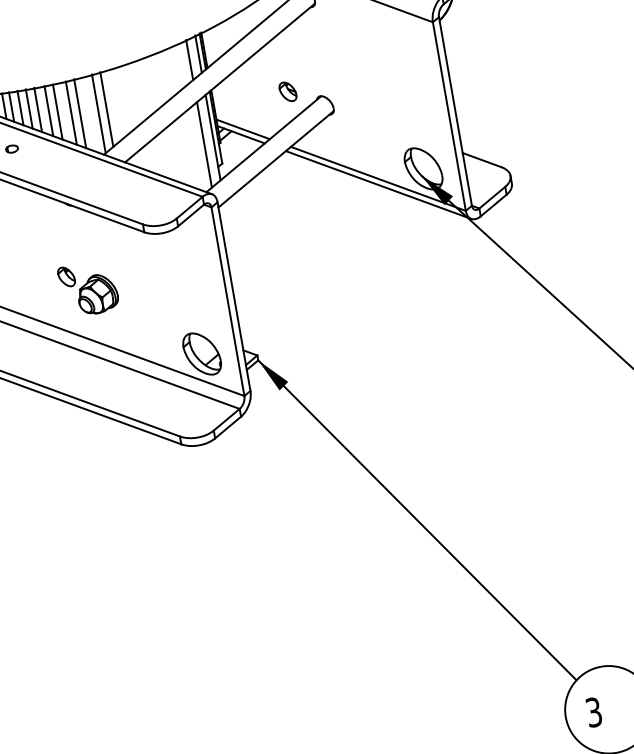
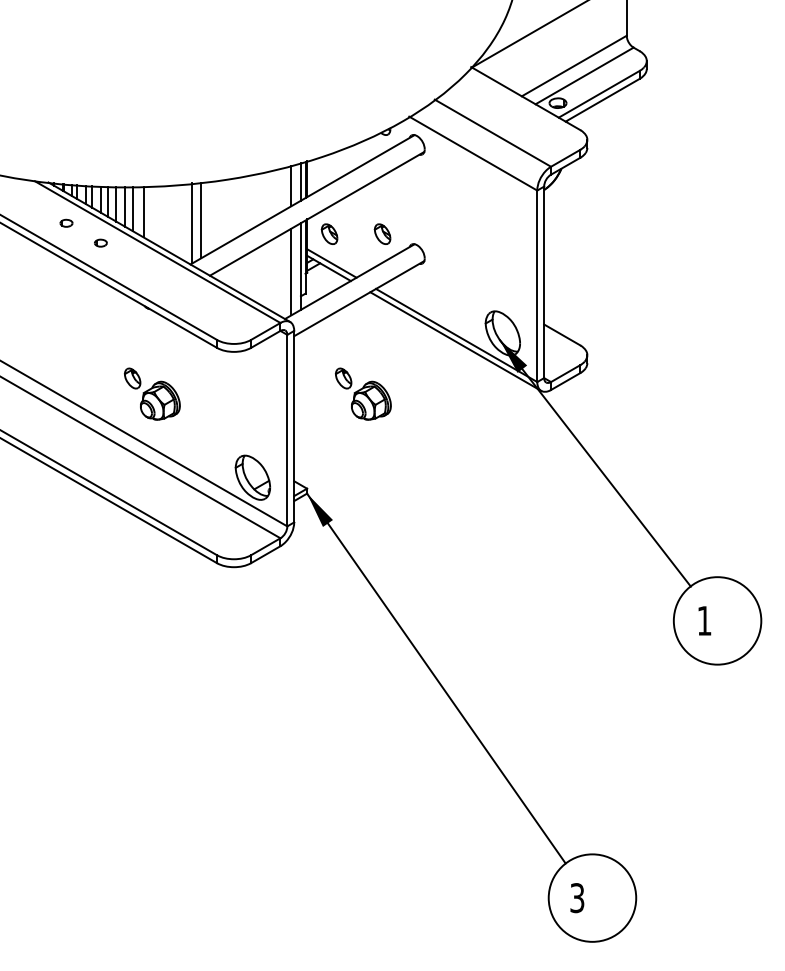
part: (235, 100) -> (329, 233), added
line: (57, 111) -> (152, 214), removed
line: (71, 112) -> (165, 217), removed
line: (80, 114) -> (174, 220), removed
part: (296, 252) -> (363, 393), added

